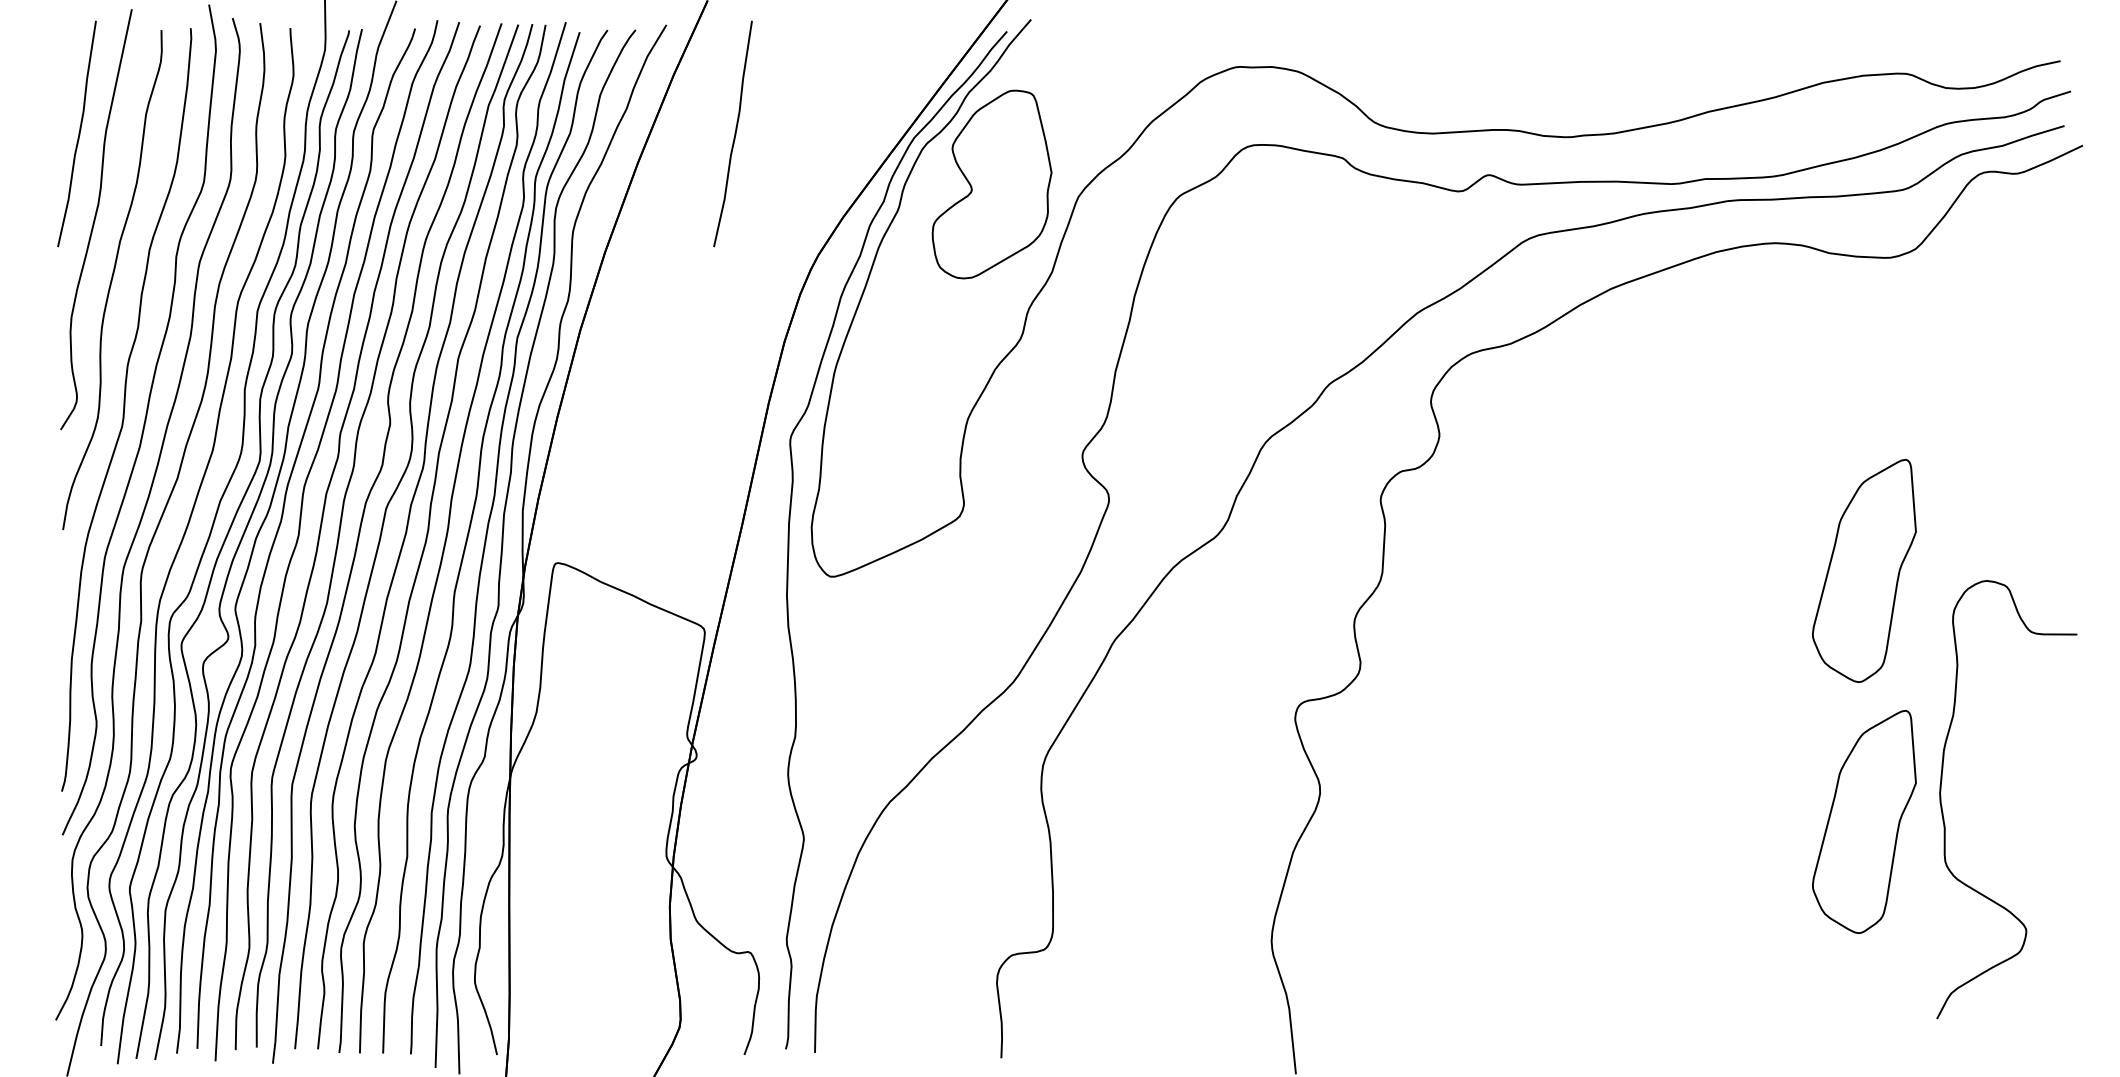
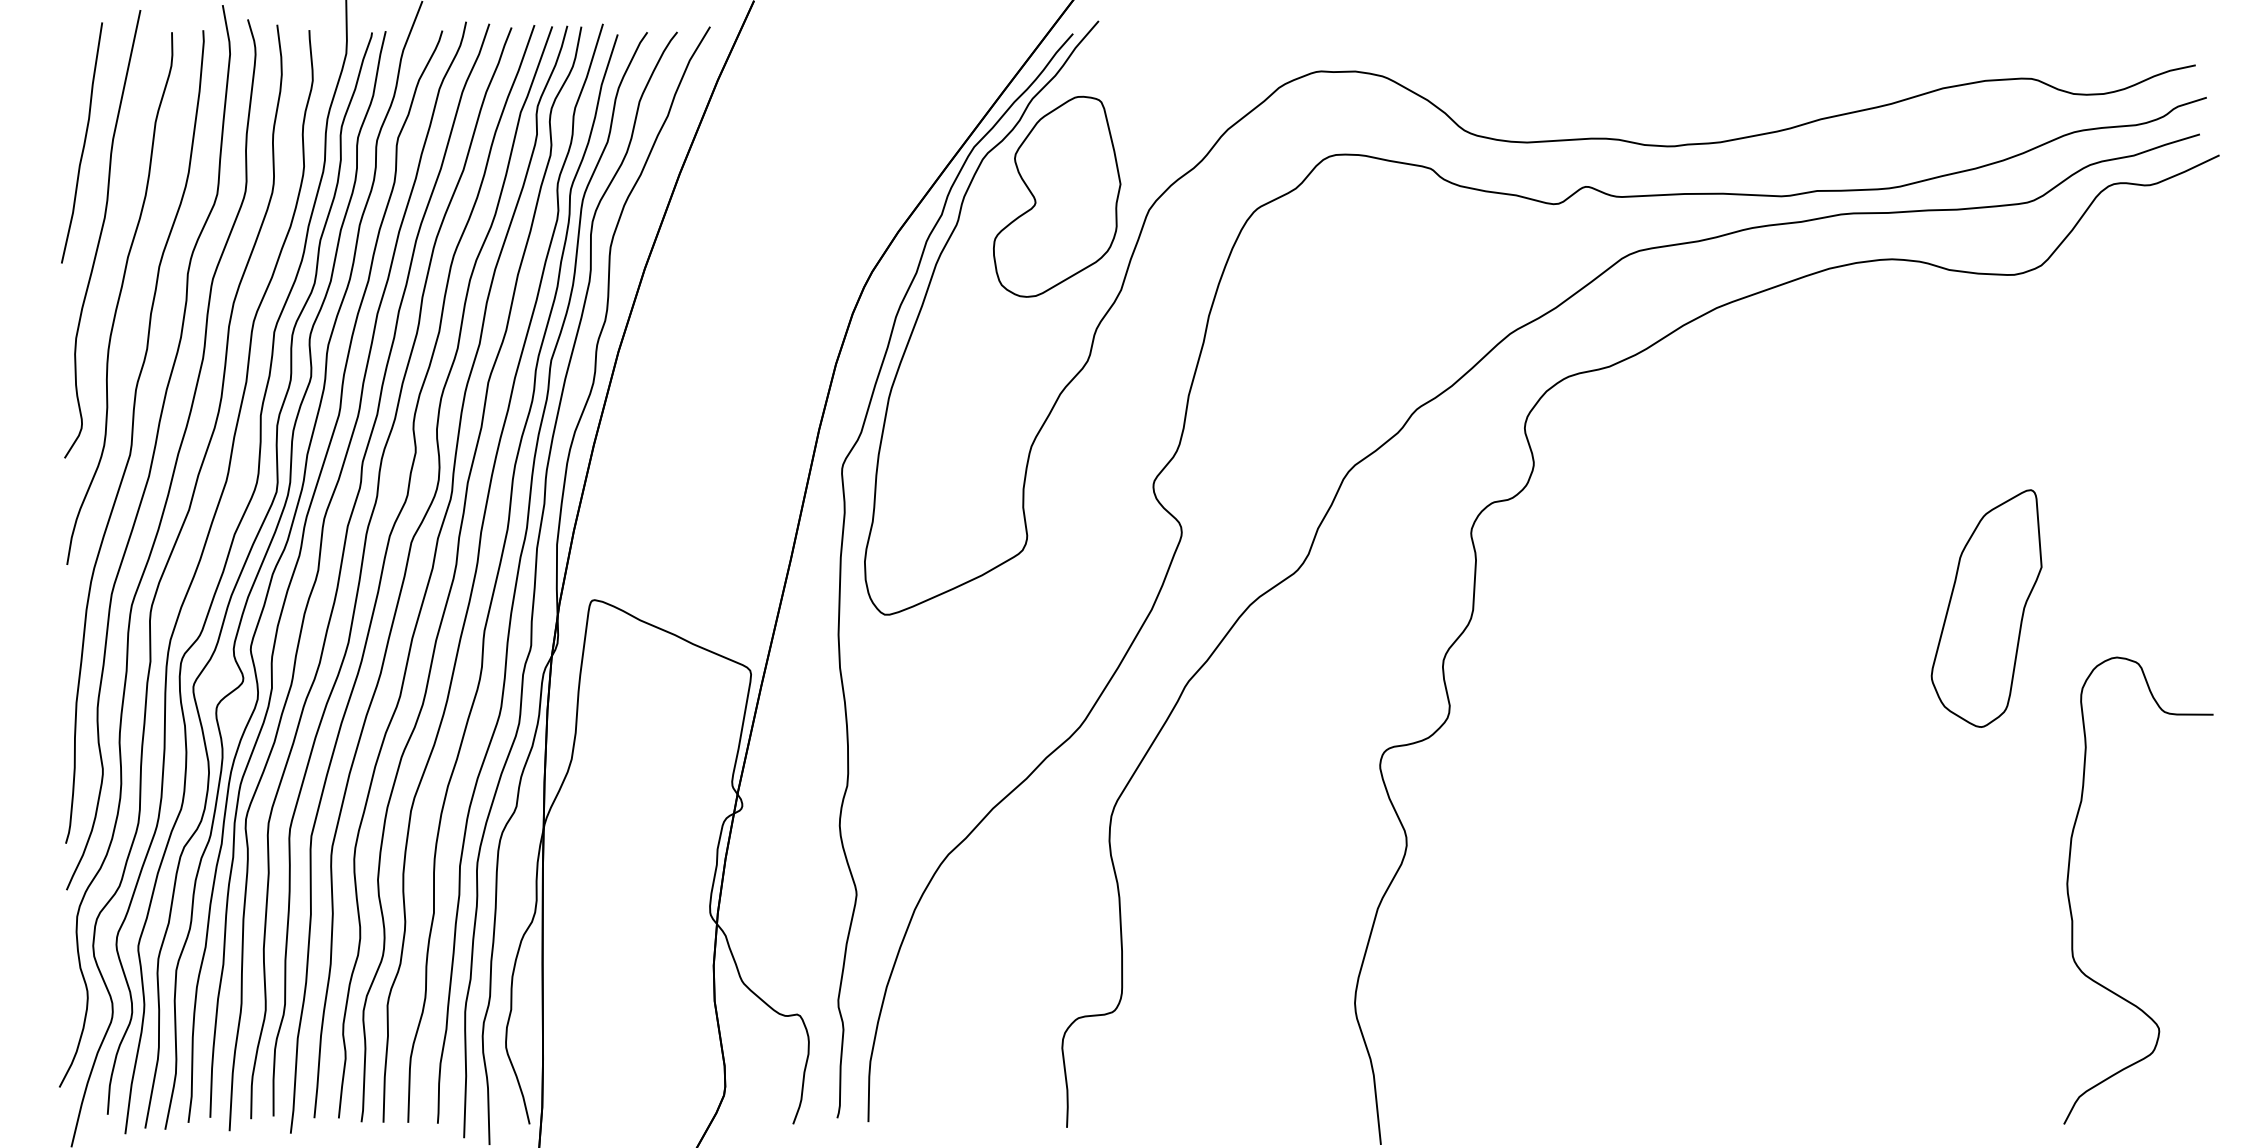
curve: (734, 133) -> (782, 142), removed
curve: (1942, 805) -> (2069, 896), moved
part: (1864, 821) -> (1986, 875), removed

